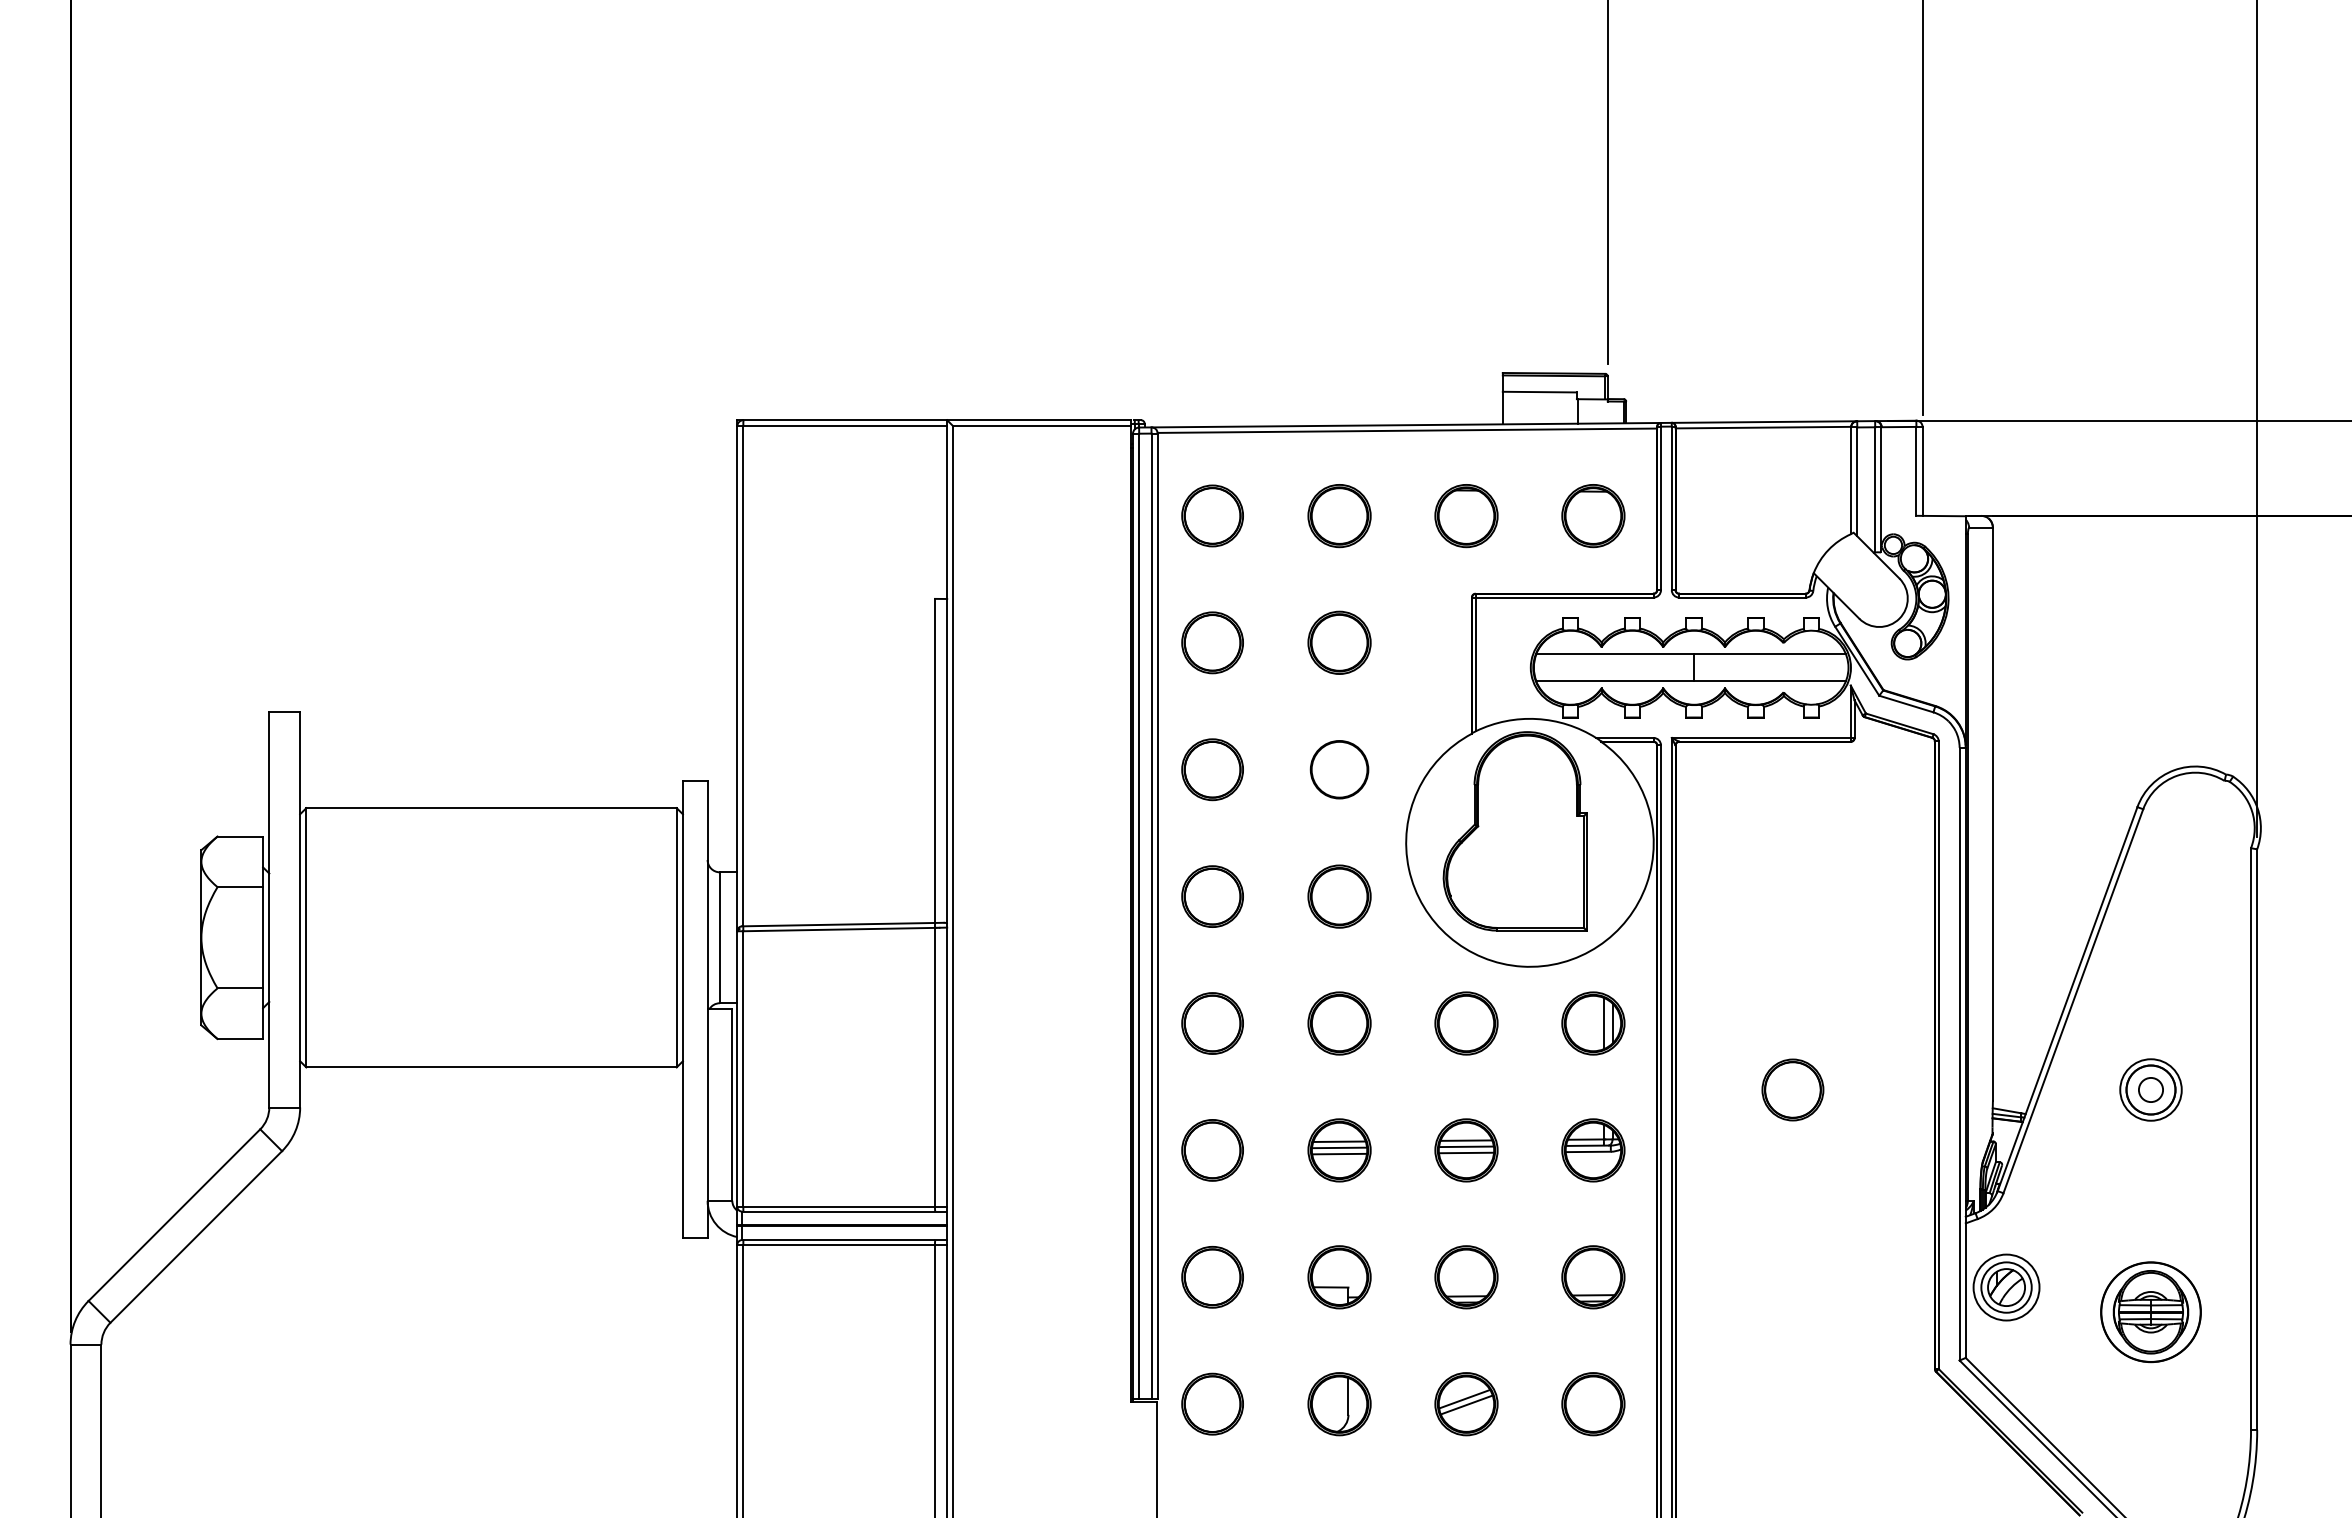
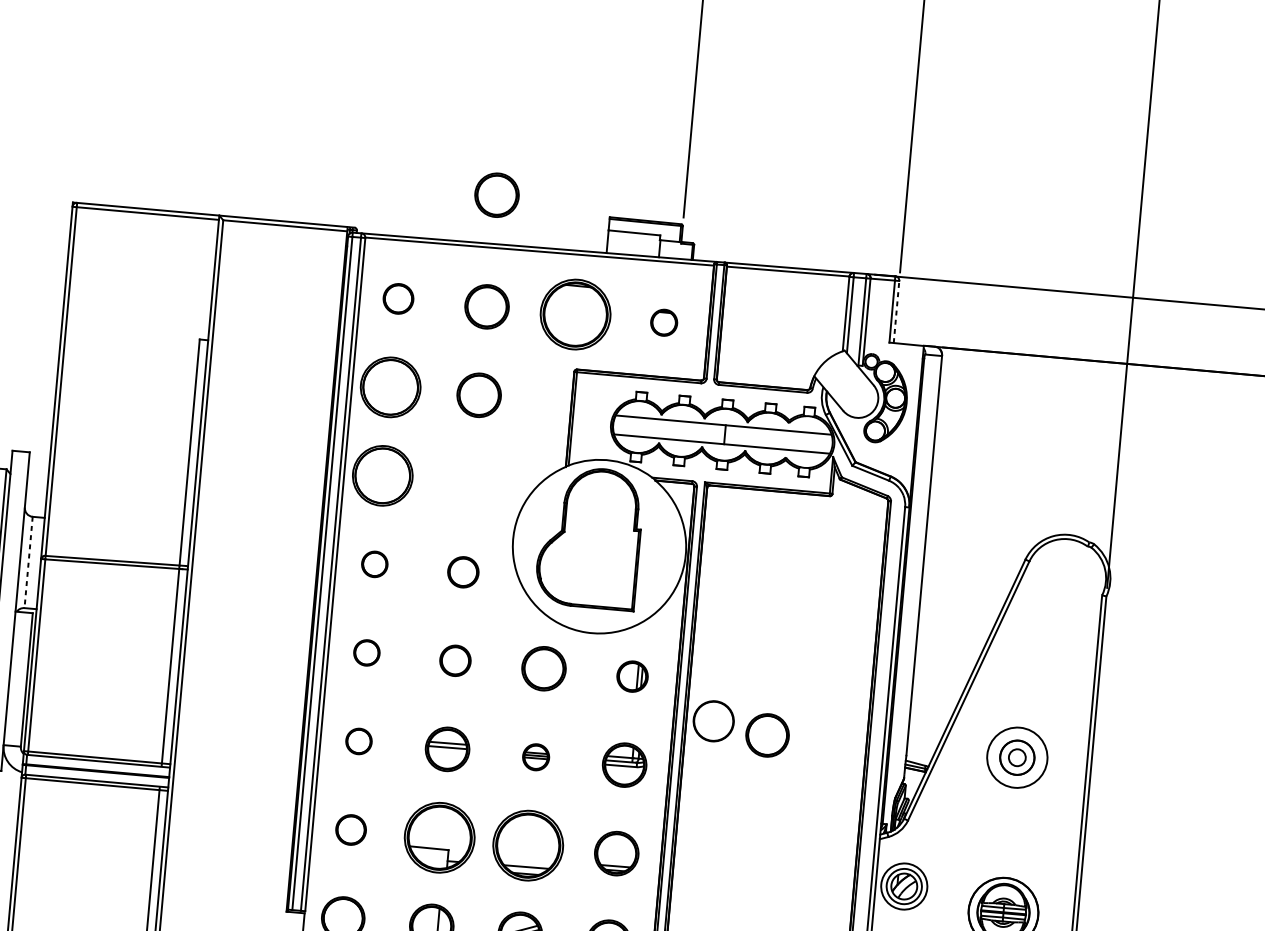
part: (1339, 356) -> (496, 195), added
line: (1922, 470) -> (896, 311), solid -> dashed
part: (1212, 515) -> (398, 298), size x0.7
part: (1466, 516) -> (575, 315), size x1.6
part: (1593, 516) -> (664, 322), size x0.6
part: (1212, 642) -> (390, 387), size x1.4
part: (1212, 769) -> (382, 475), size x1.4
part: (1339, 769) -> (713, 721), moved
part: (1212, 896) -> (374, 564), size x0.6
part: (1339, 896) -> (463, 572), size x0.7
line: (719, 938) -> (28, 562), solid -> dashed
part: (1212, 1023) -> (366, 652), size x0.6
part: (1339, 1023) -> (455, 660), size x0.7
part: (1593, 1023) -> (632, 676), size x0.7
circle: (2150, 1089) -> (1017, 757), size x1.4
part: (1212, 1150) -> (358, 741), size x0.6
part: (1466, 1150) -> (536, 757), size x0.6
line: (1339, 1153) -> (447, 751), removed
part: (1212, 1277) -> (351, 830), size x0.7
part: (1339, 1277) -> (439, 838), size x1.6
part: (1466, 1277) -> (528, 845), size x1.6

